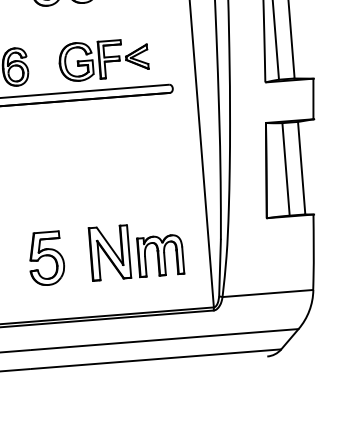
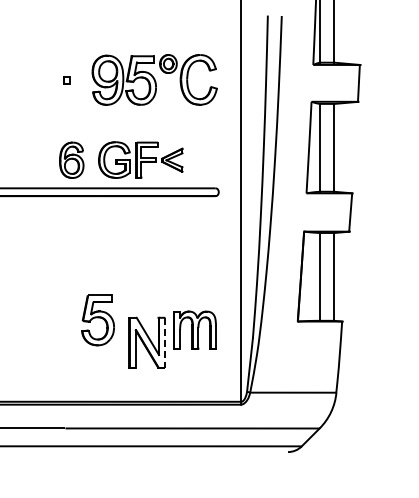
part: (103, 59) -> (140, 159), moved
line: (129, 251) -> (165, 342), solid -> dashed
part: (160, 255) -> (194, 329), moved
part: (46, 258) -> (97, 320), moved

